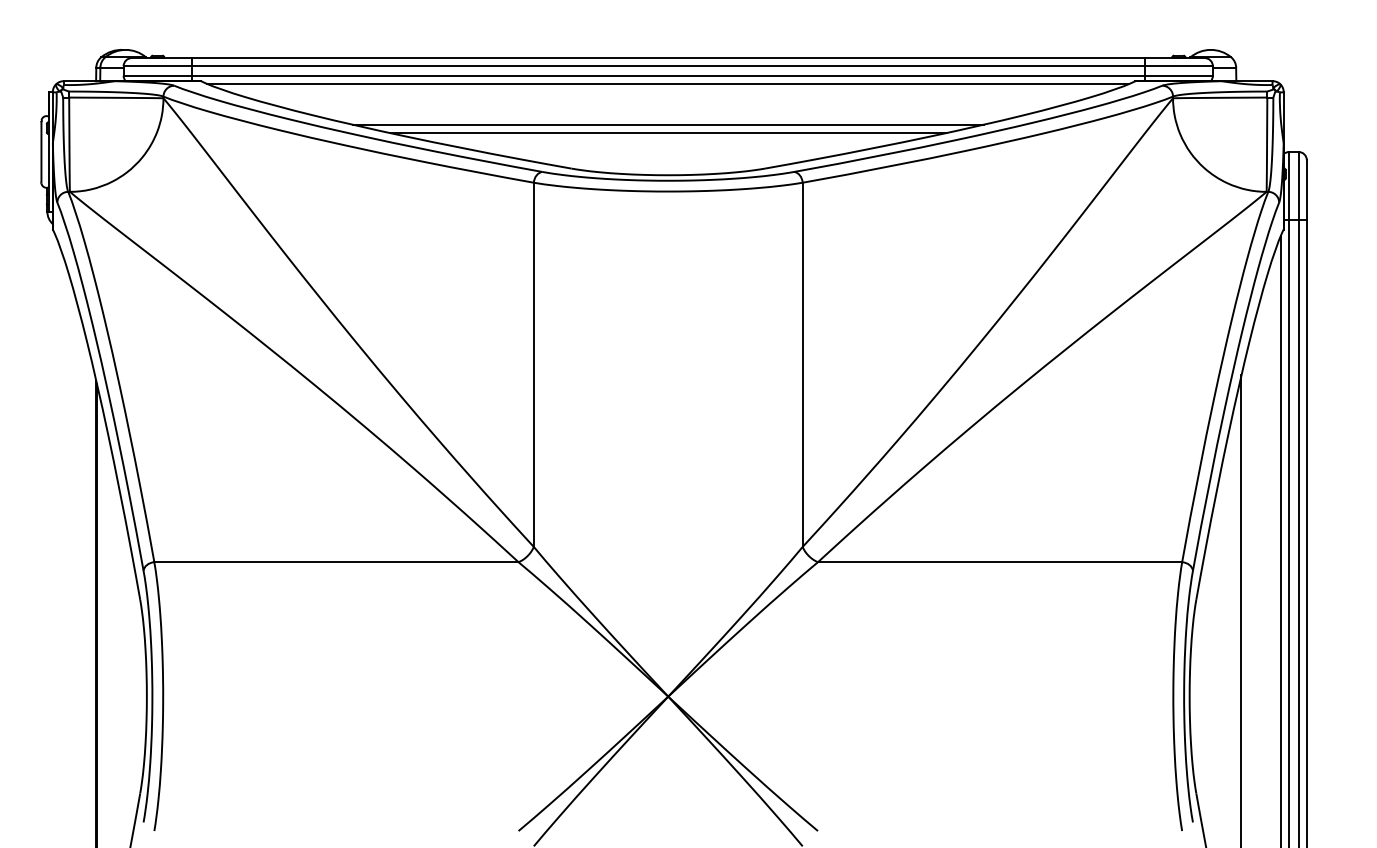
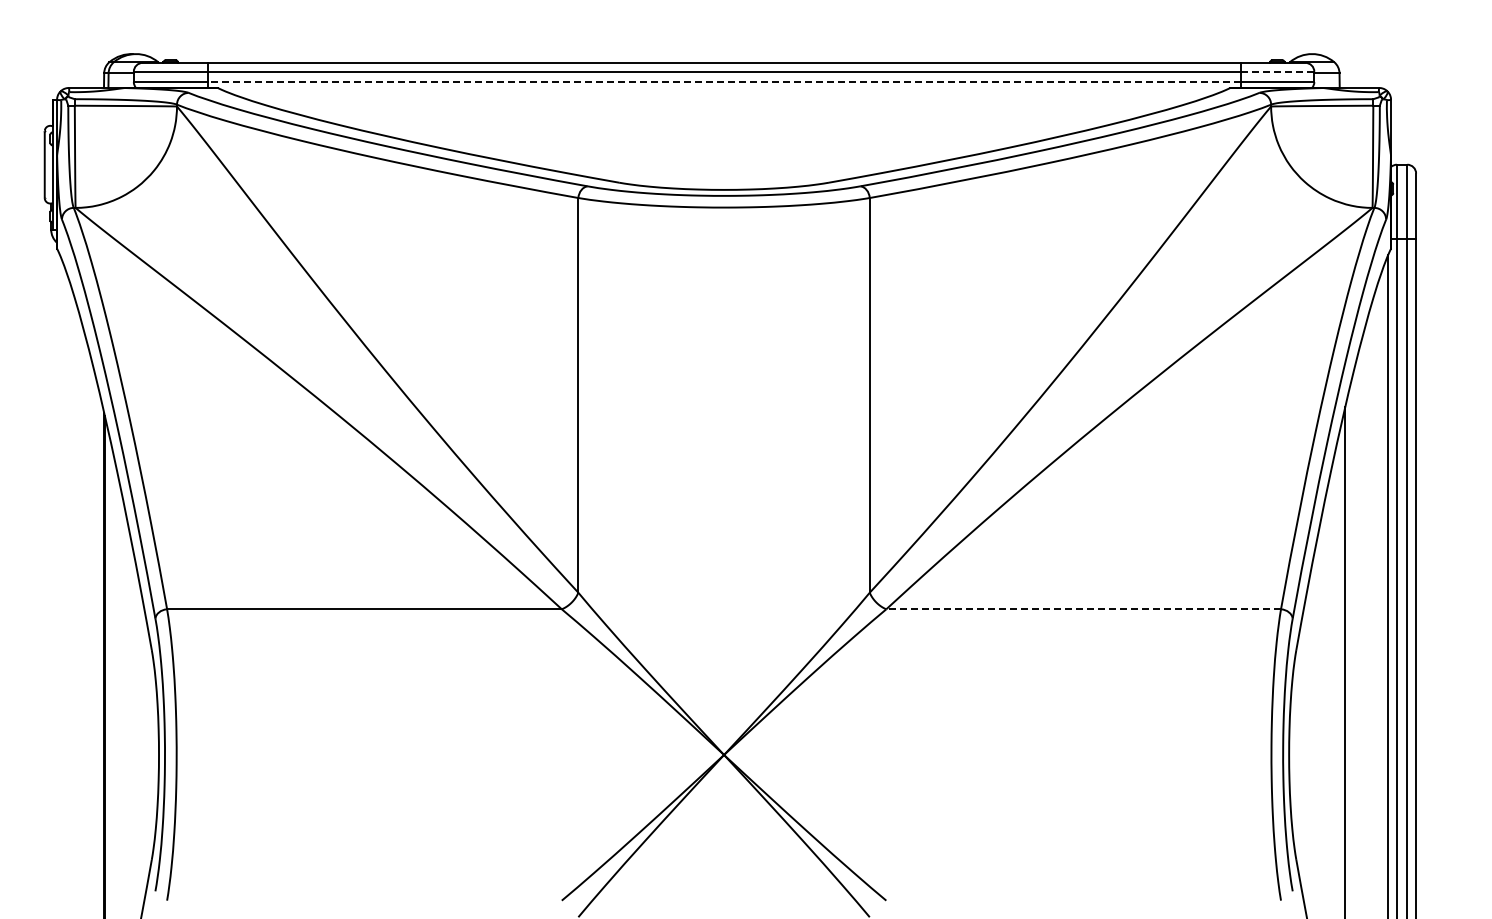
line: (1178, 65) -> (1277, 71), solid -> dashed
line: (667, 76) -> (723, 82), solid -> dashed
line: (667, 83) -> (723, 90), removed
line: (667, 125) -> (723, 135), removed
line: (667, 133) -> (723, 144), removed
line: (999, 562) -> (1083, 609), solid -> dashed

